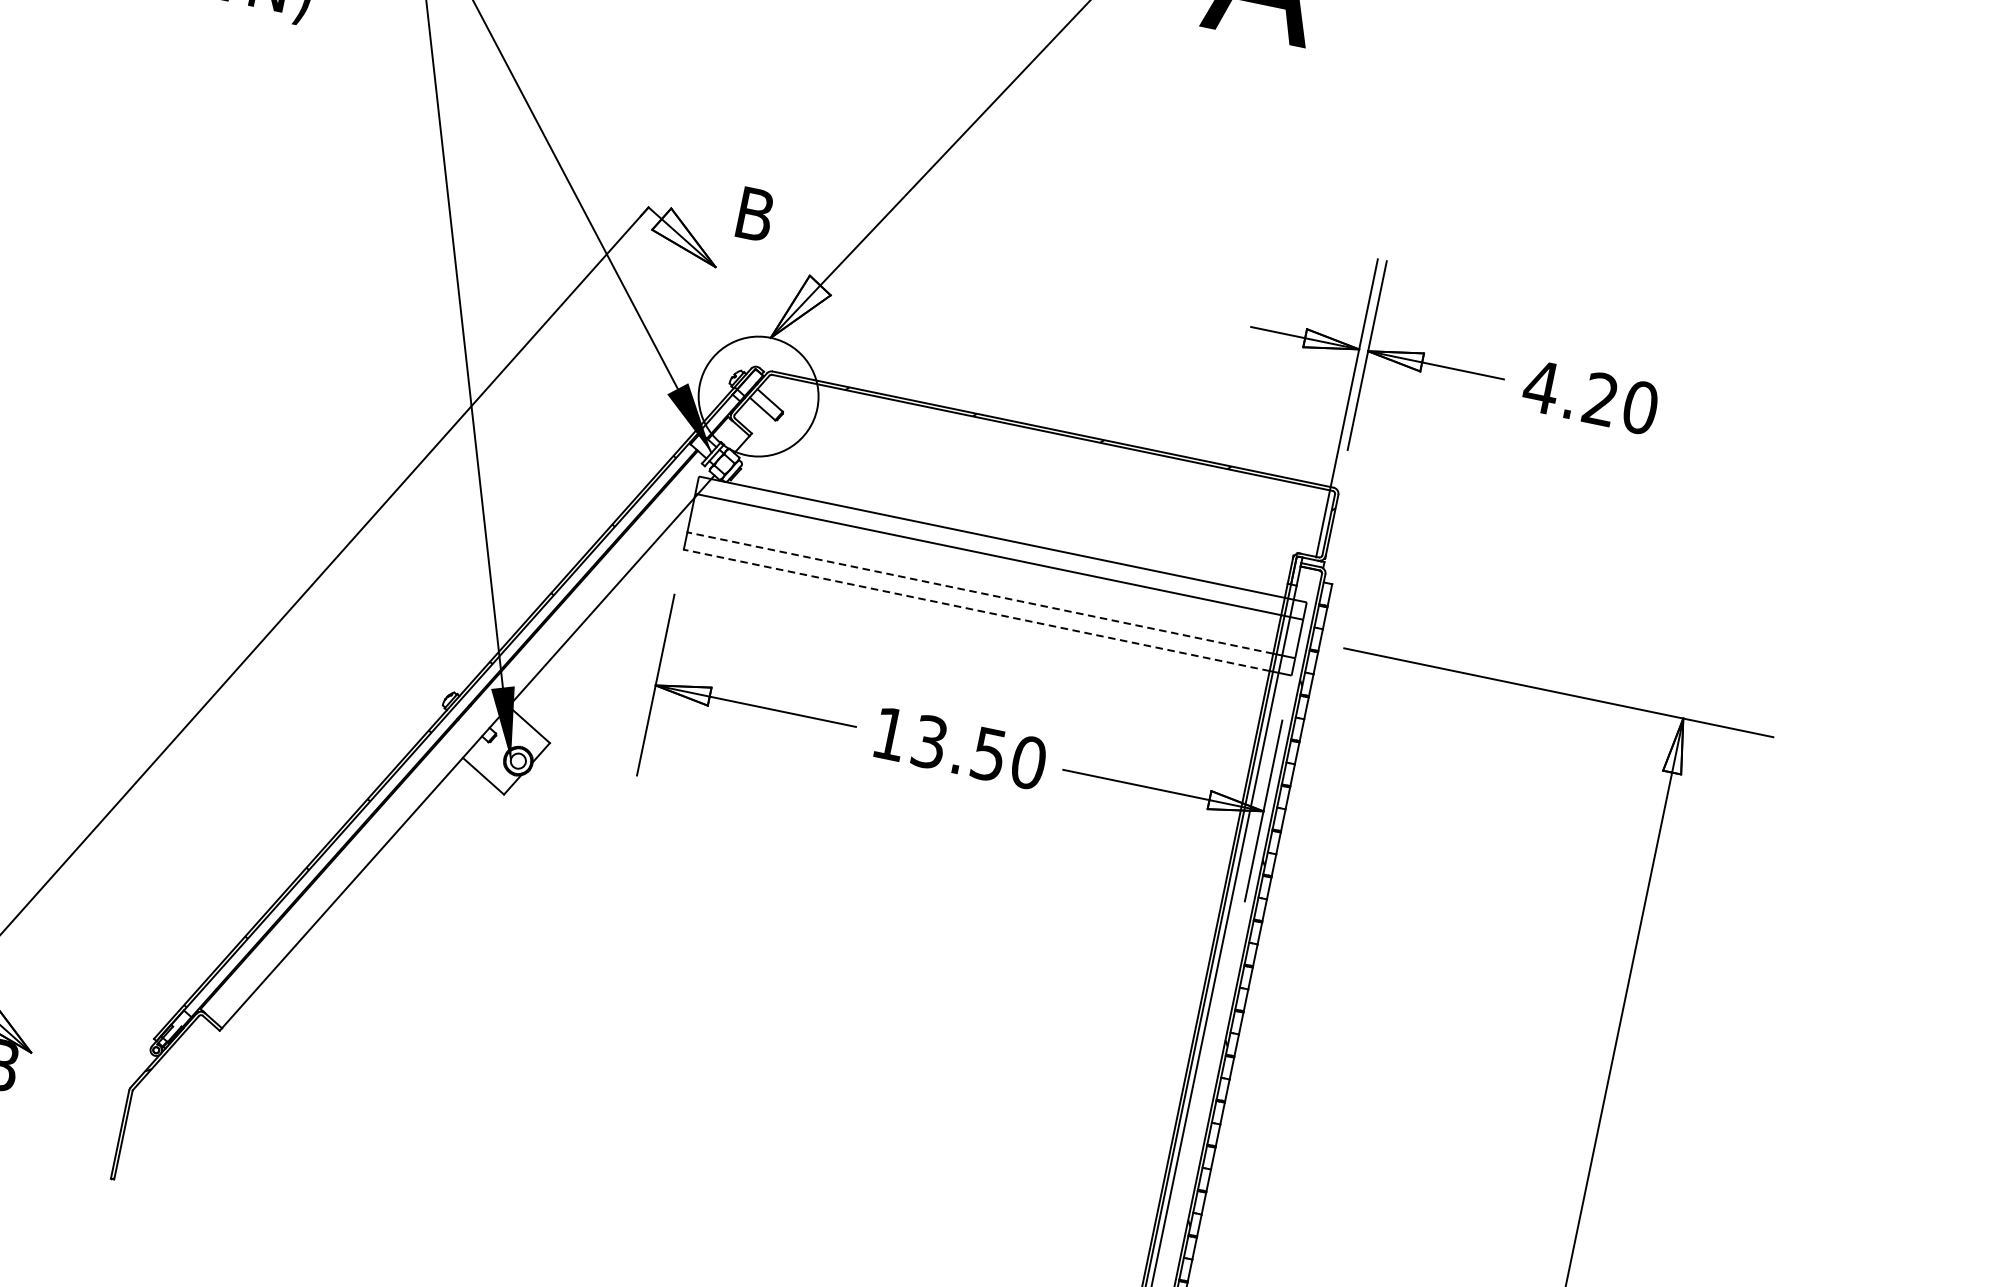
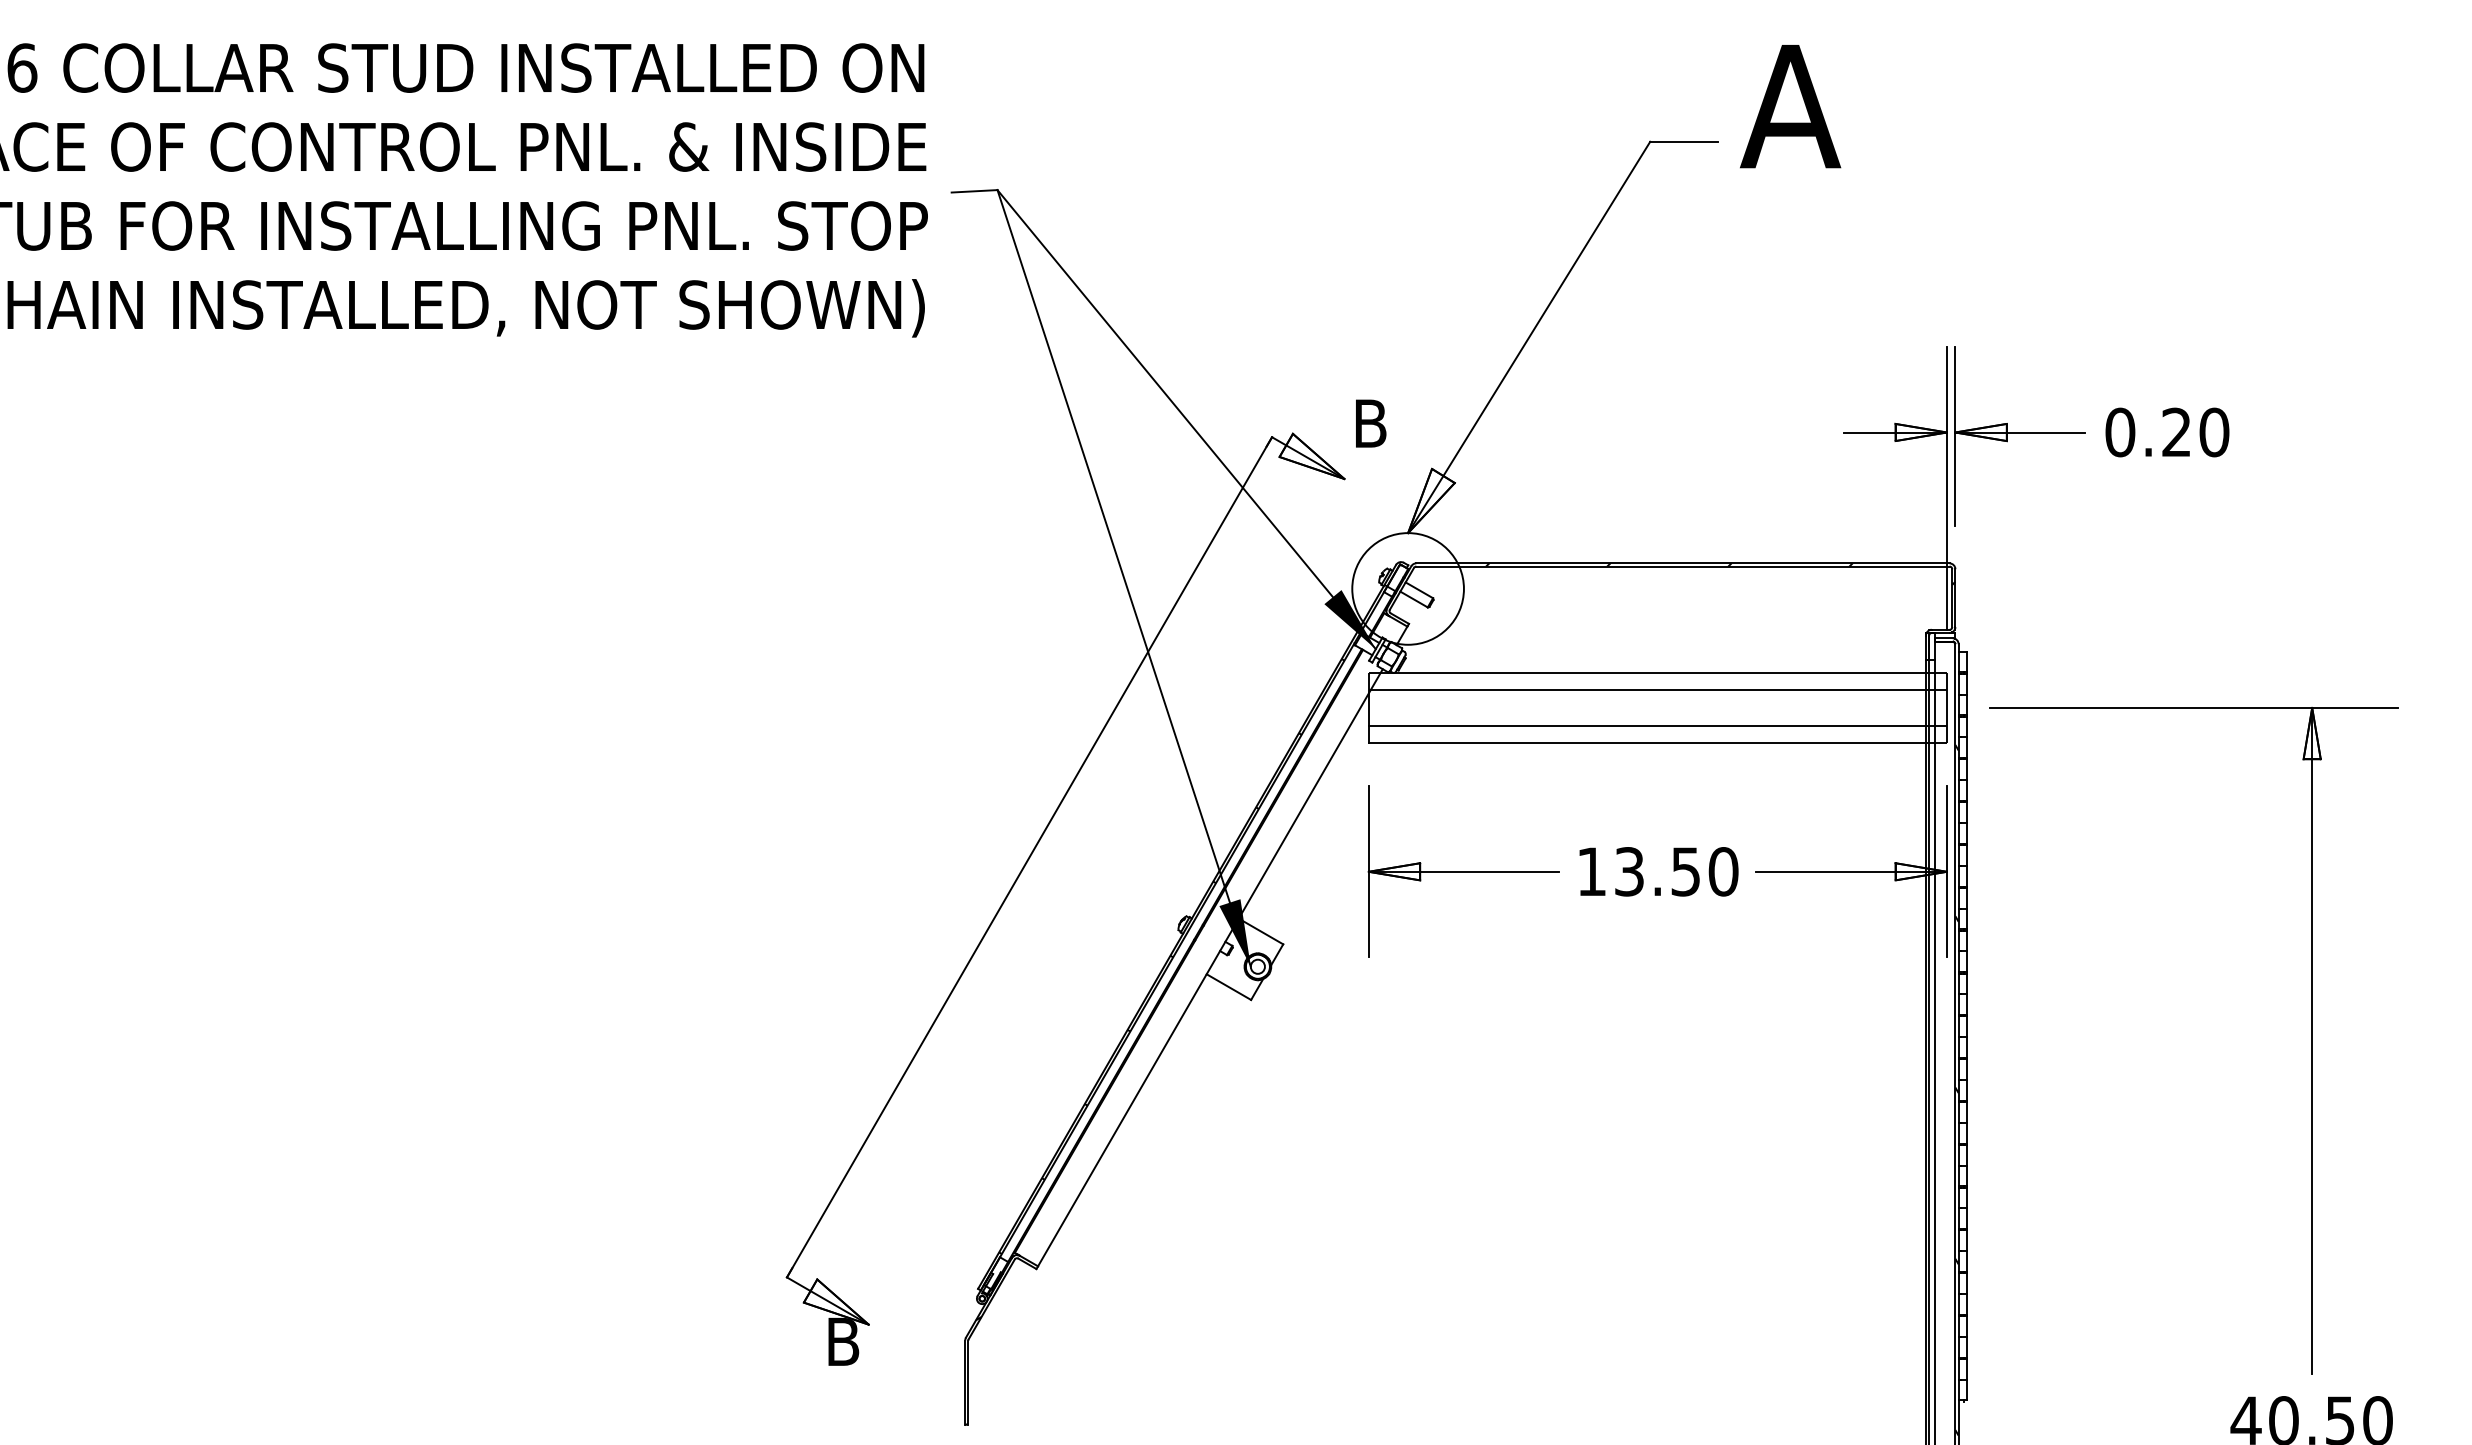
text: (1540, 386) -> (2119, 432), 4.20 -> 0.20
line: (980, 593) -> (1647, 726), dashed -> solid
line: (976, 610) -> (1647, 742), dashed -> solid

